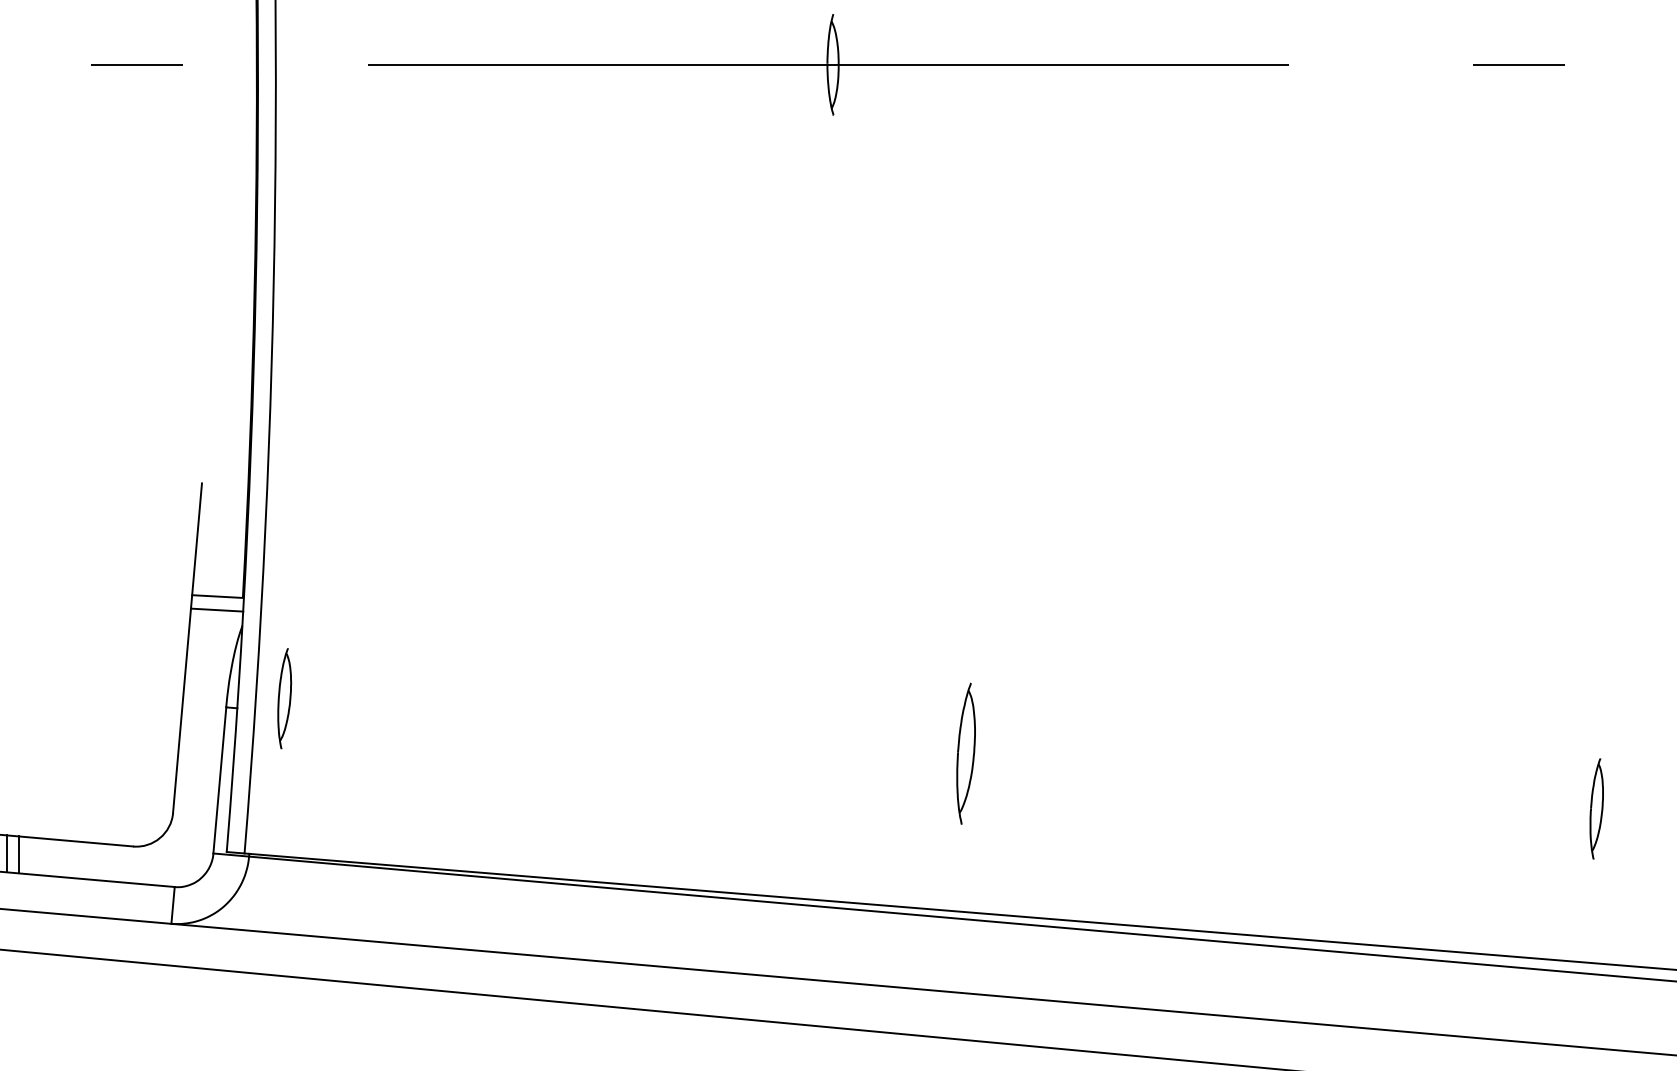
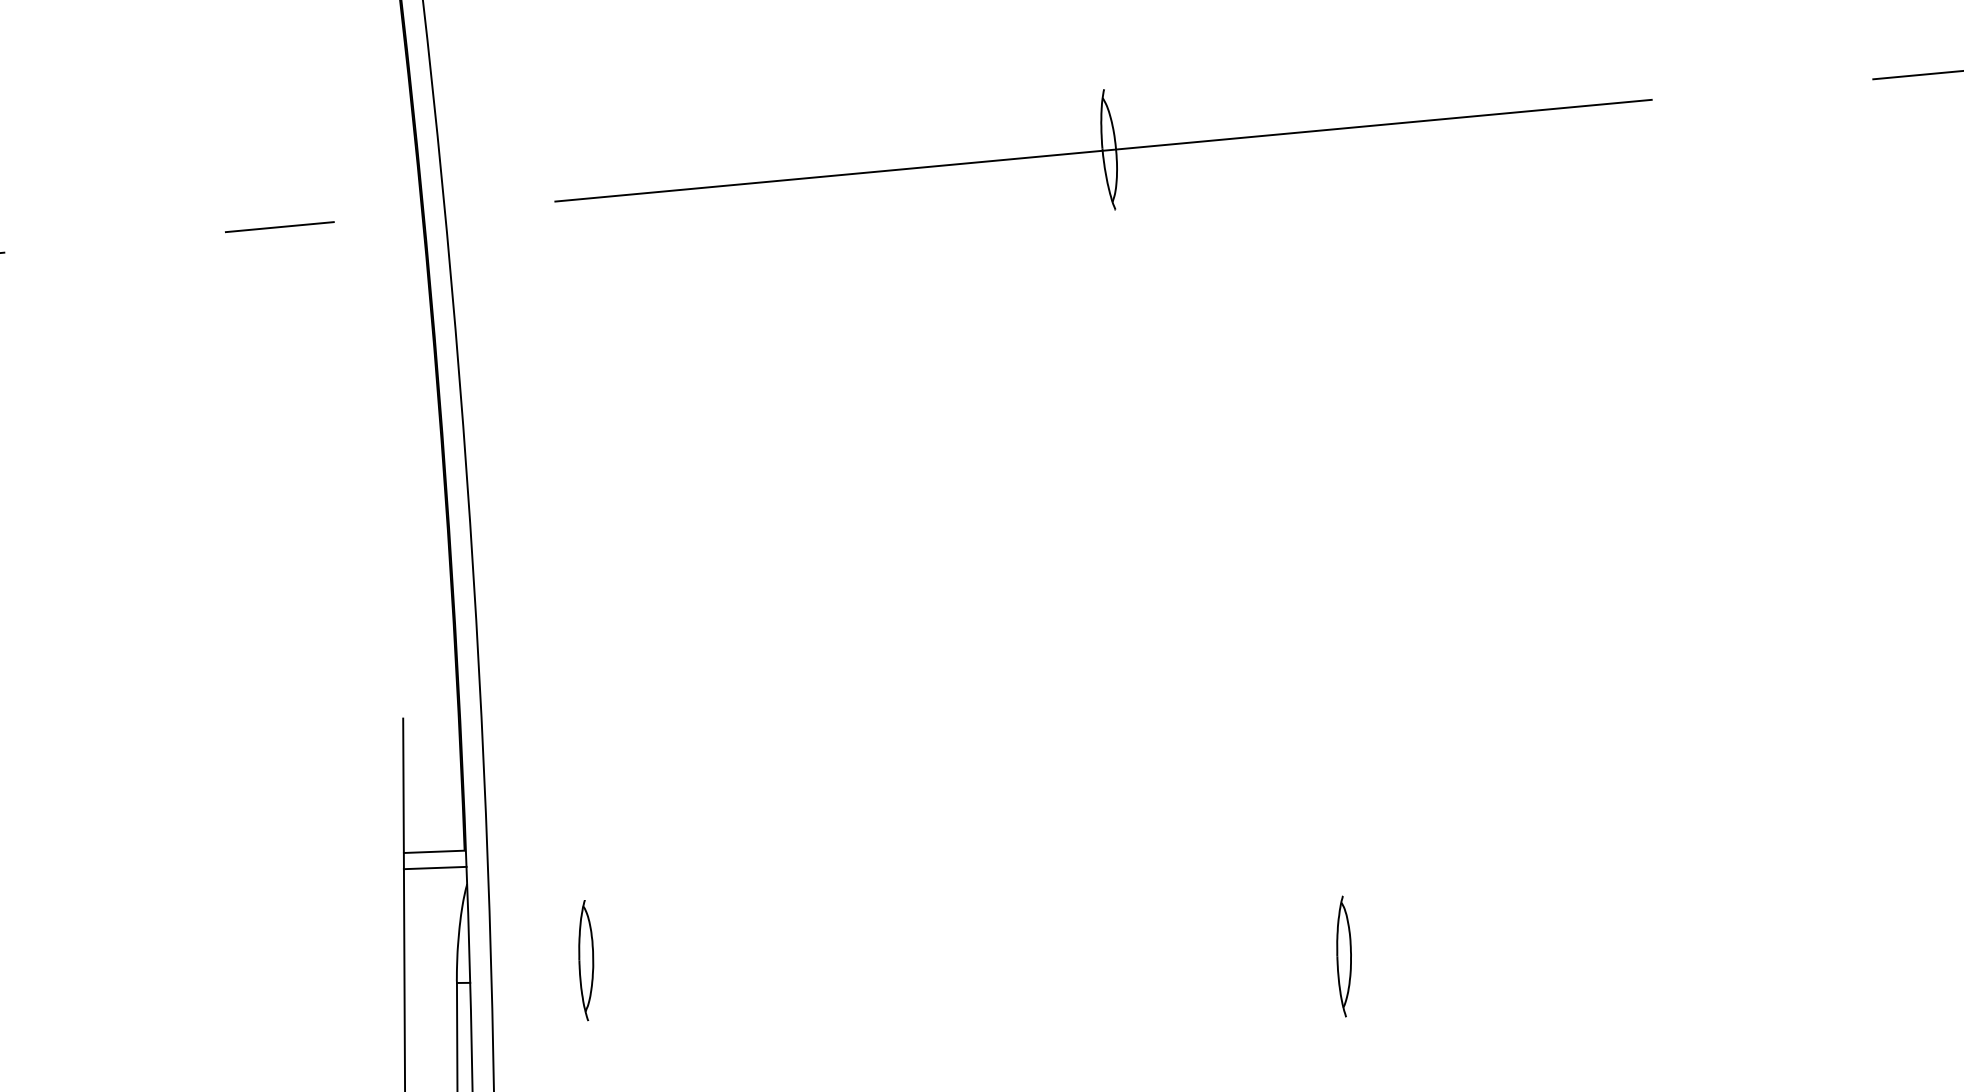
part: (284, 698) -> (586, 960), moved
part: (966, 753) -> (1344, 956), size x0.71

